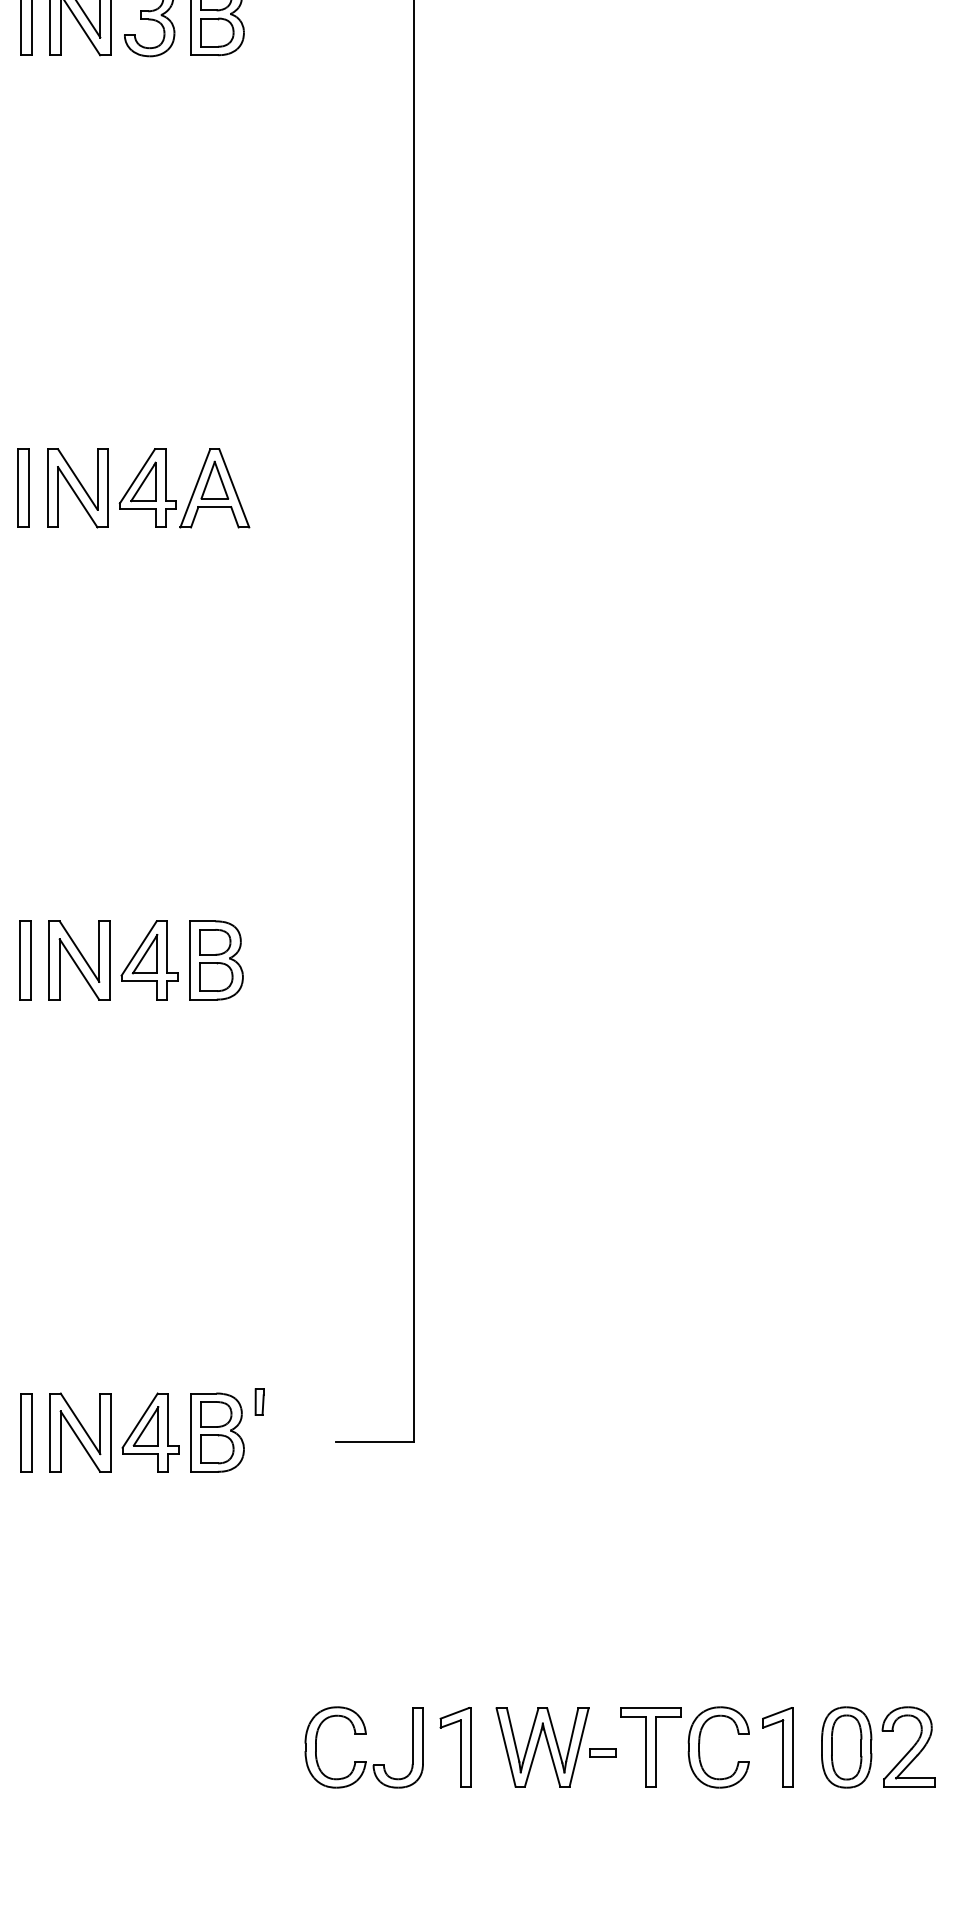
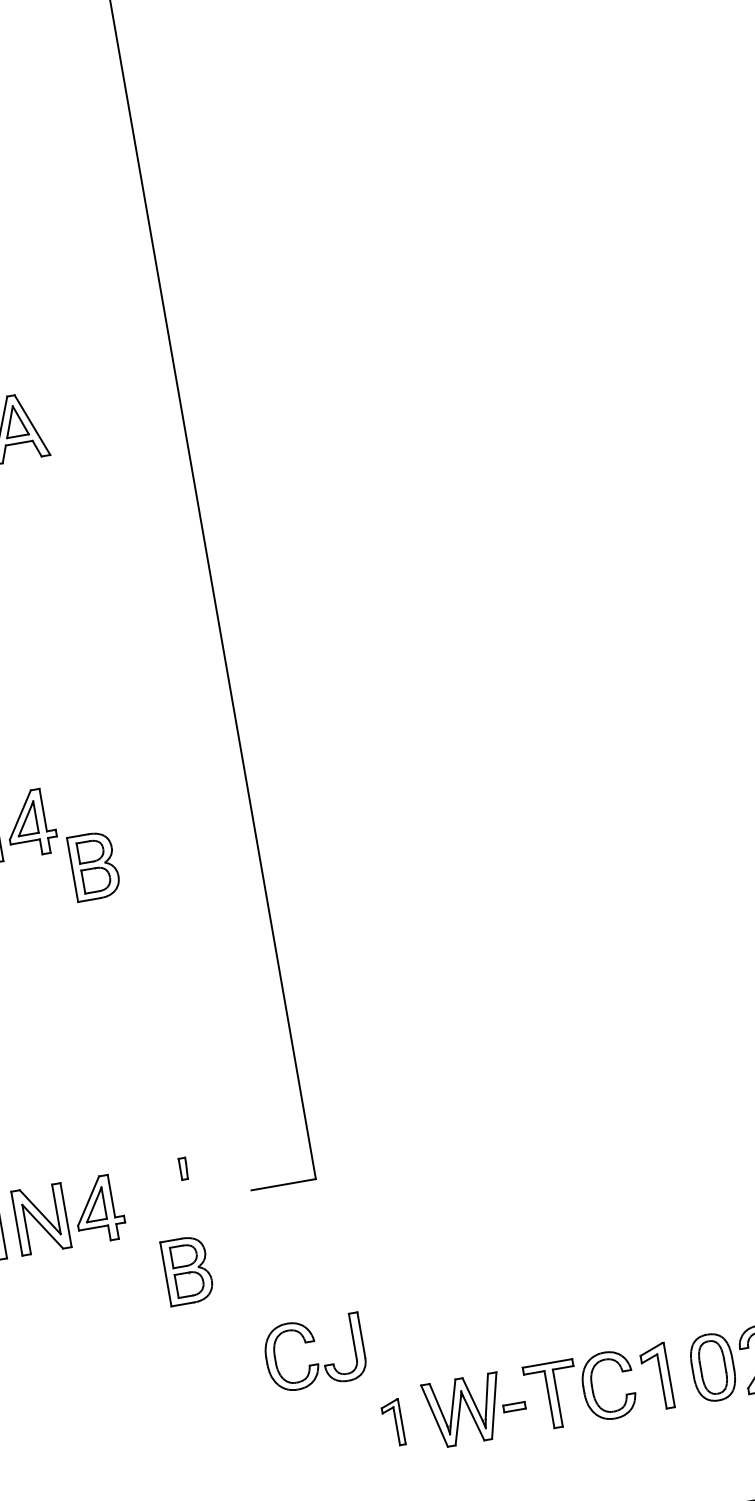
part: (216, 960) -> (94, 866), moved
part: (217, 1432) -> (187, 1270), moved
part: (363, 1734) -> (312, 1342), moved
part: (455, 1747) -> (393, 1423), size x0.7

